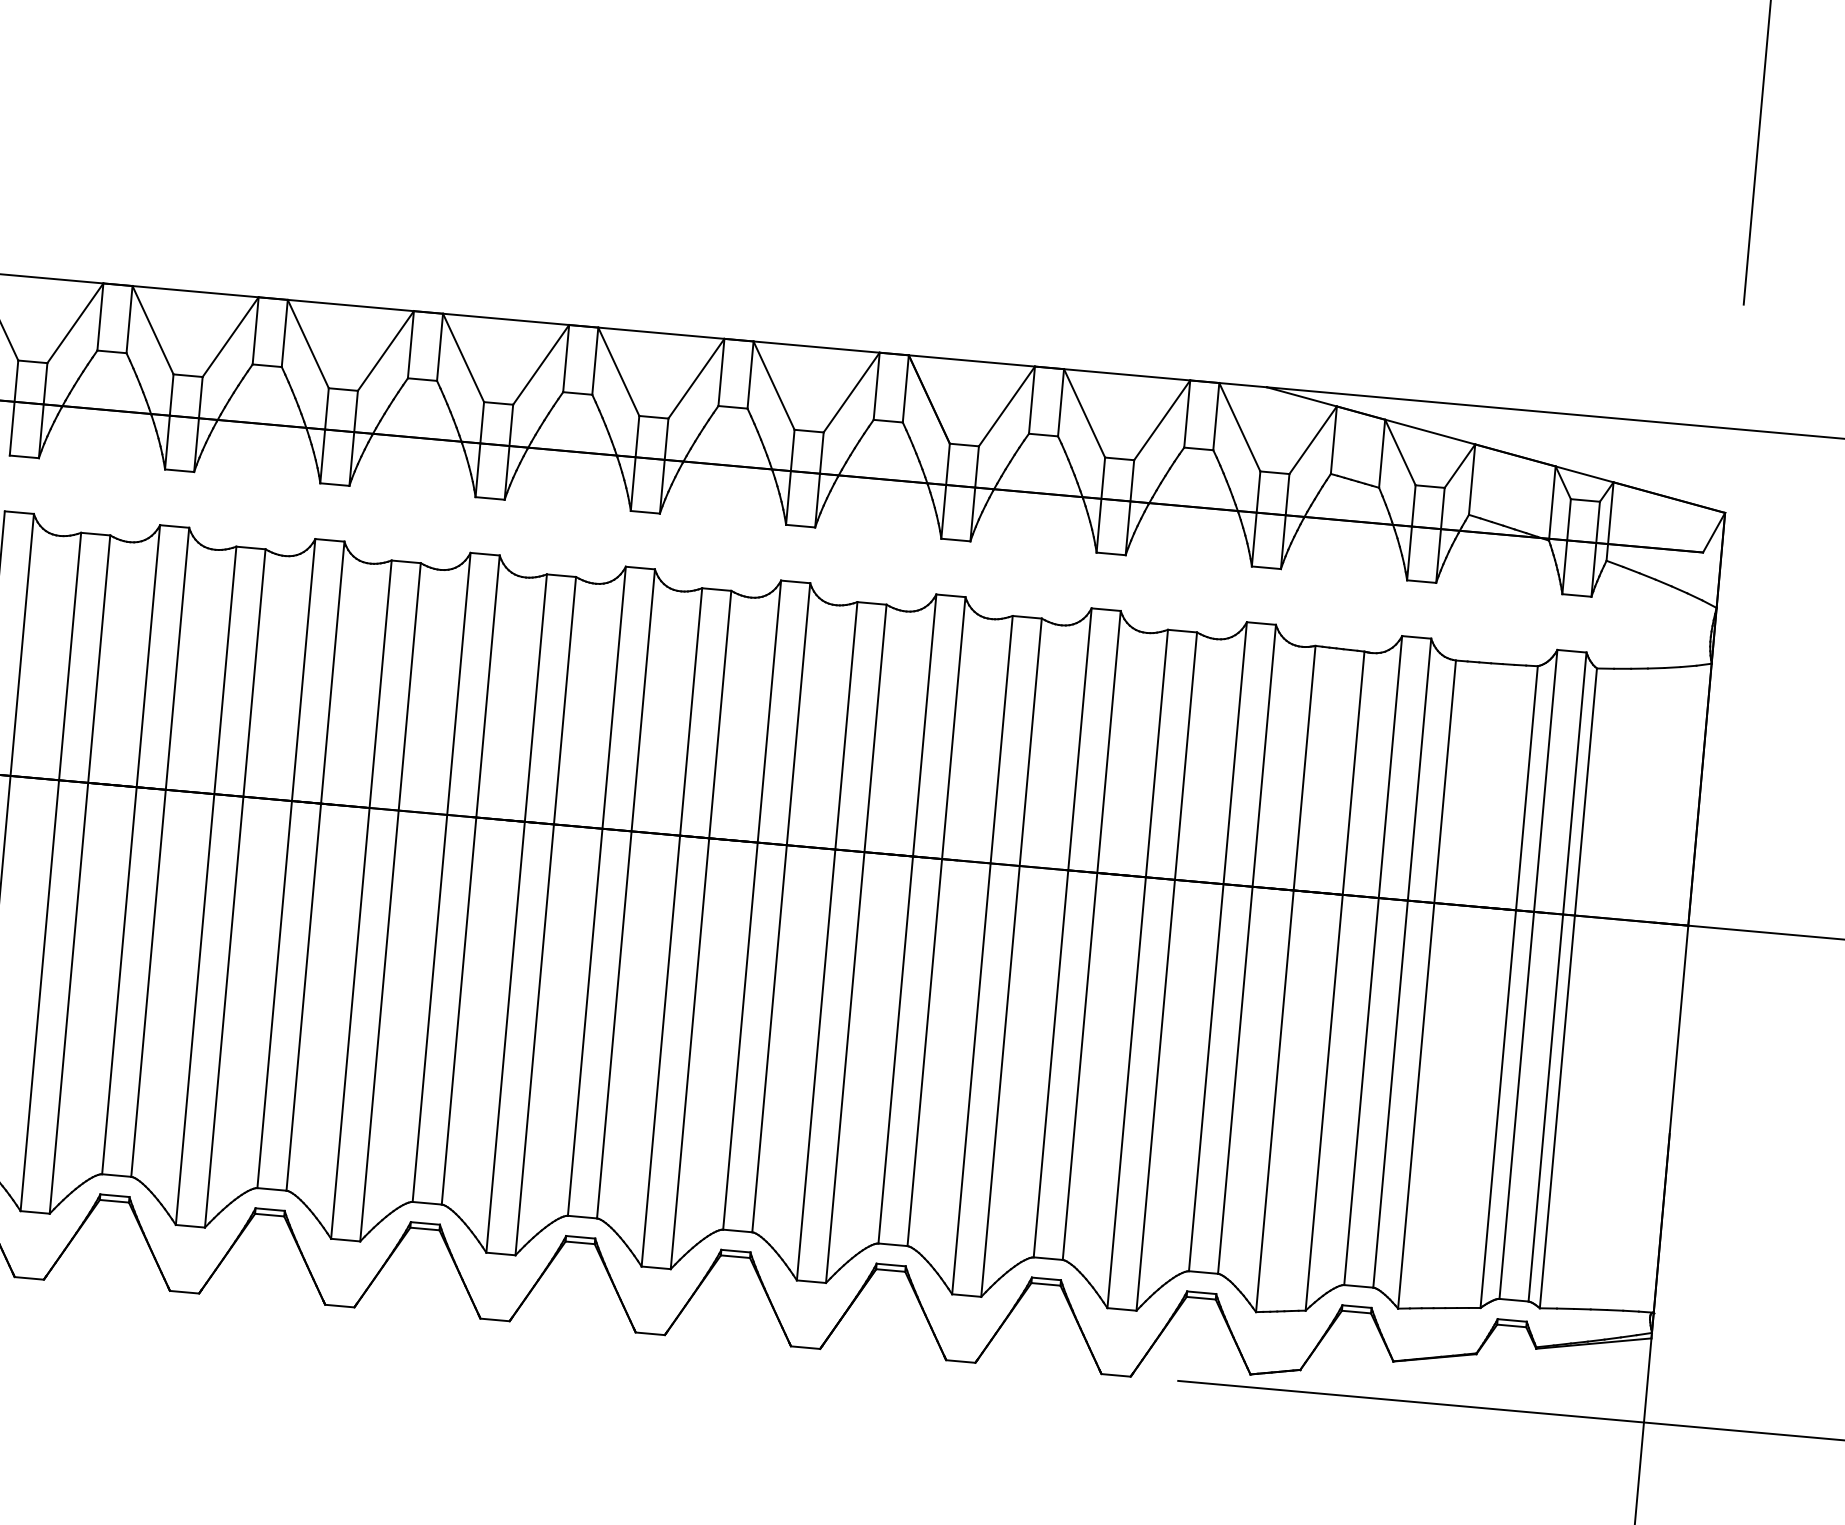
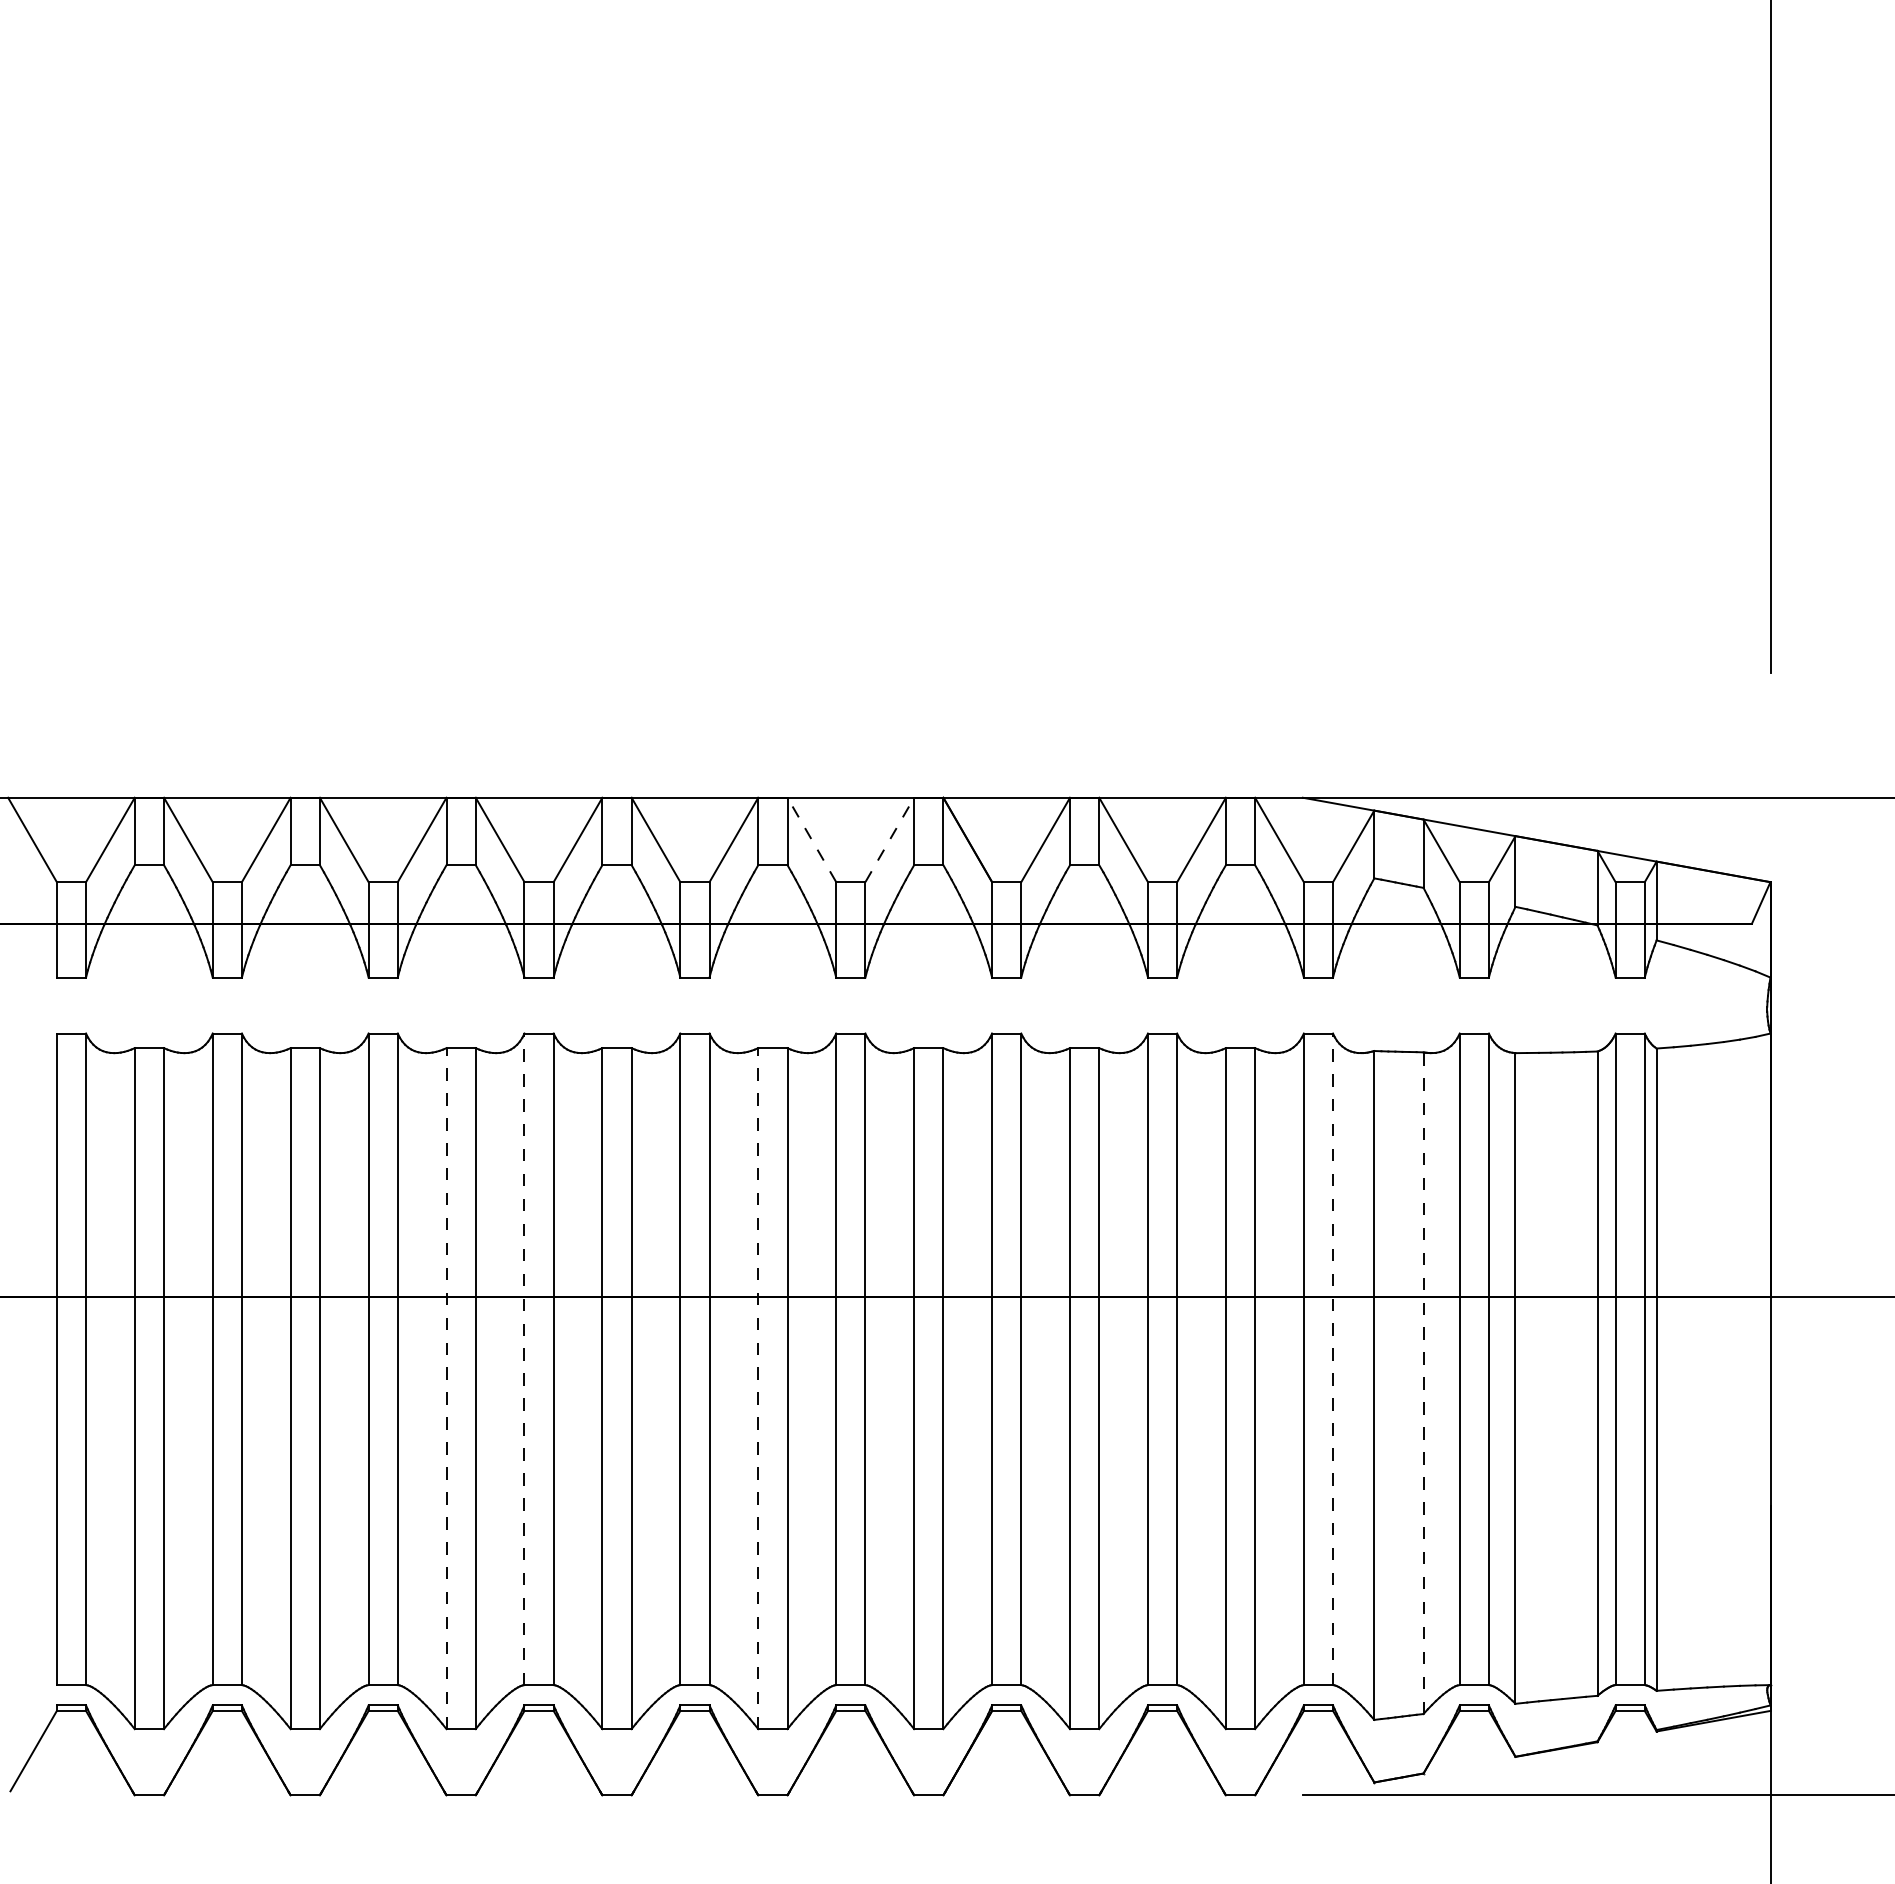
line: (773, 385) -> (811, 839), solid -> dashed
line: (851, 392) -> (889, 839), solid -> dashed
line: (441, 877) -> (524, 1359), solid -> dashed
line: (361, 899) -> (446, 1388), solid -> dashed
line: (672, 927) -> (758, 1388), solid -> dashed
line: (1247, 949) -> (1333, 1359), solid -> dashed
line: (1334, 981) -> (1423, 1383), solid -> dashed

